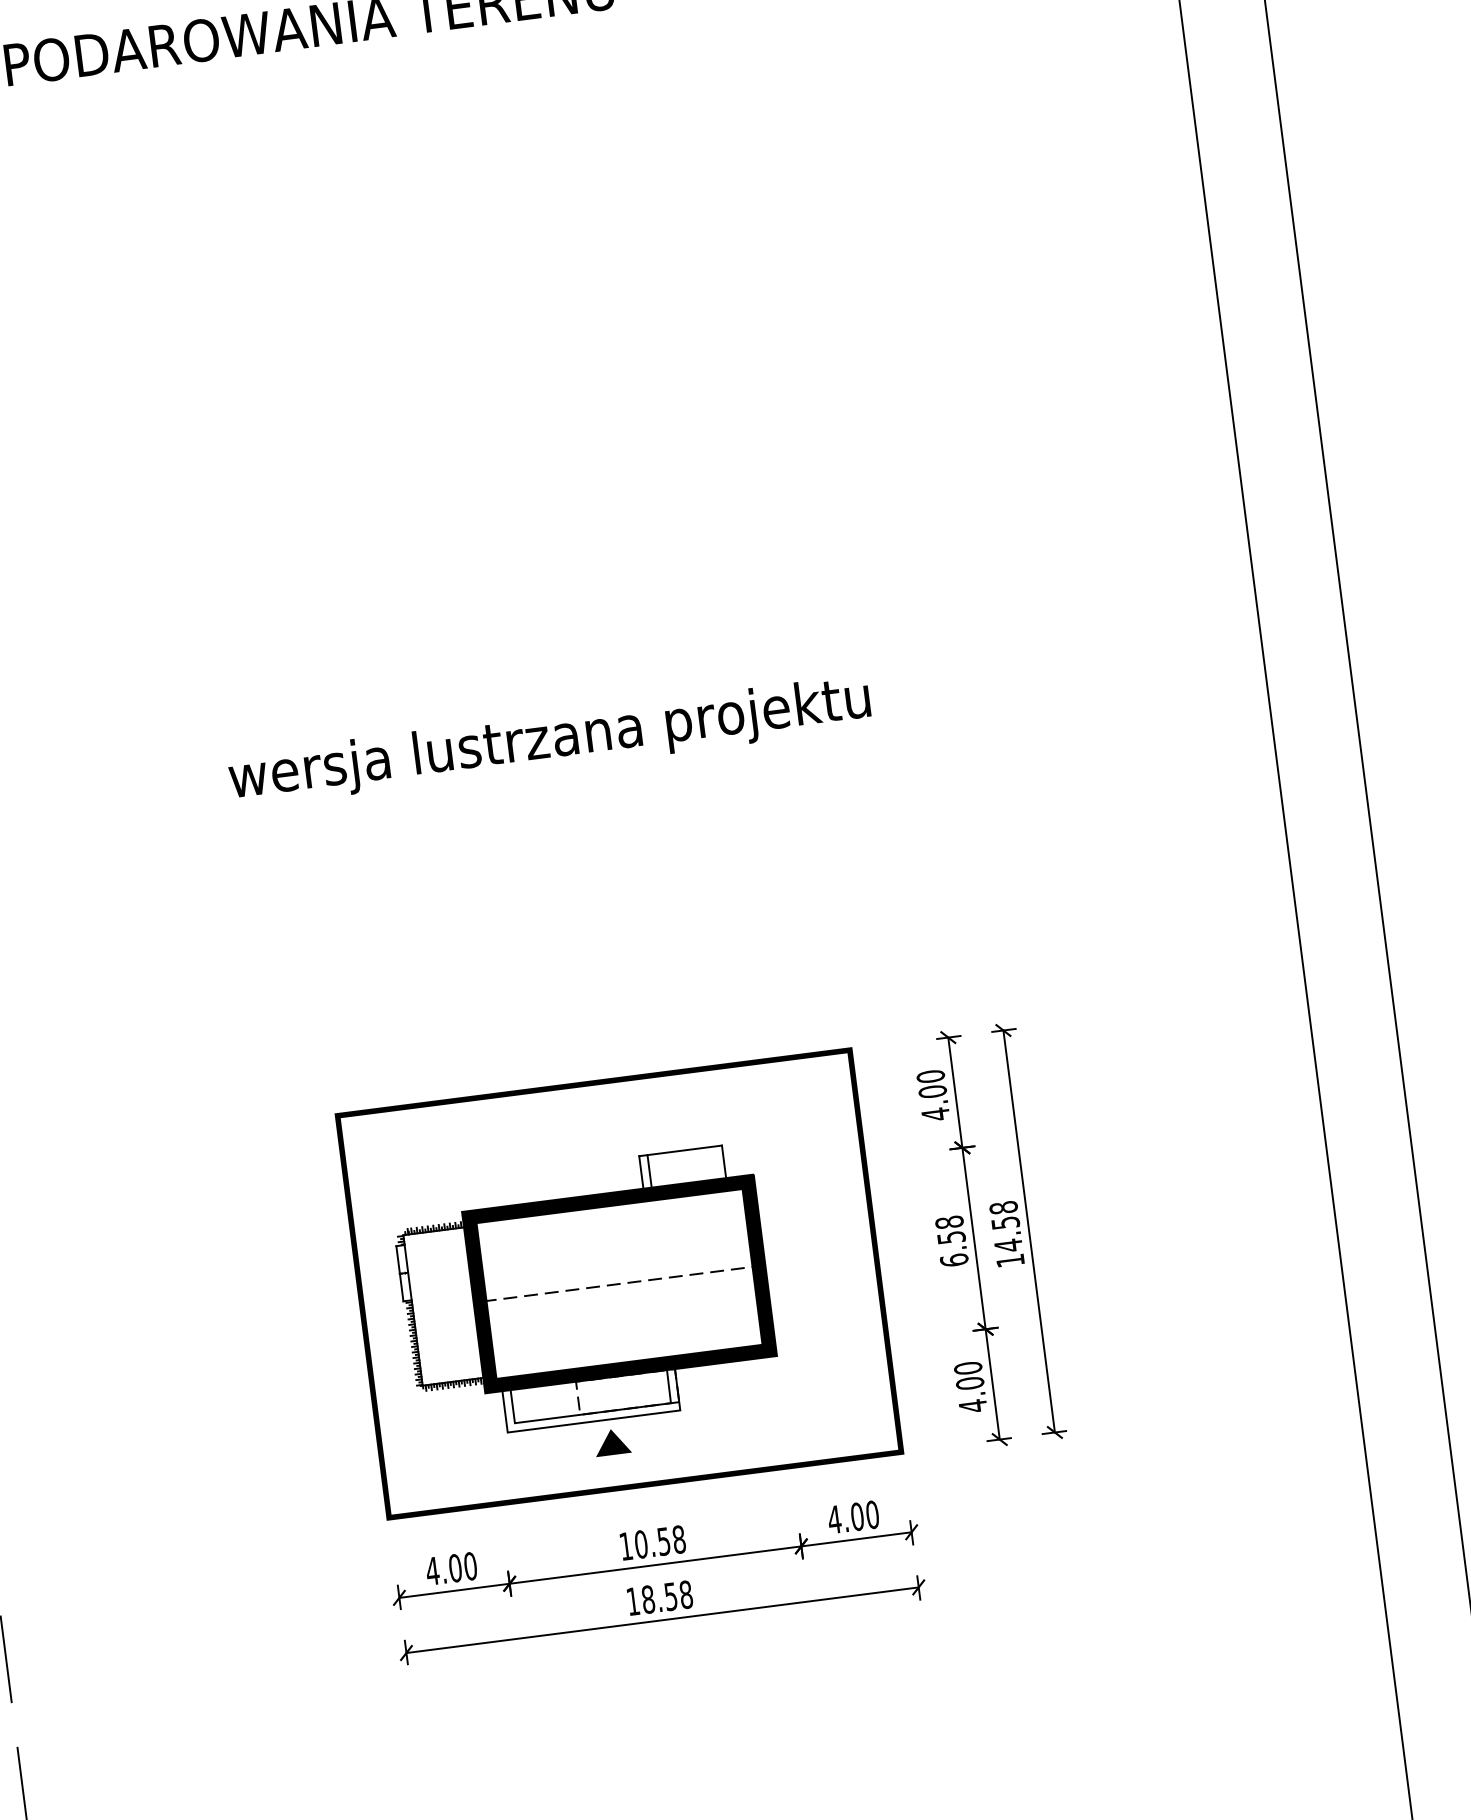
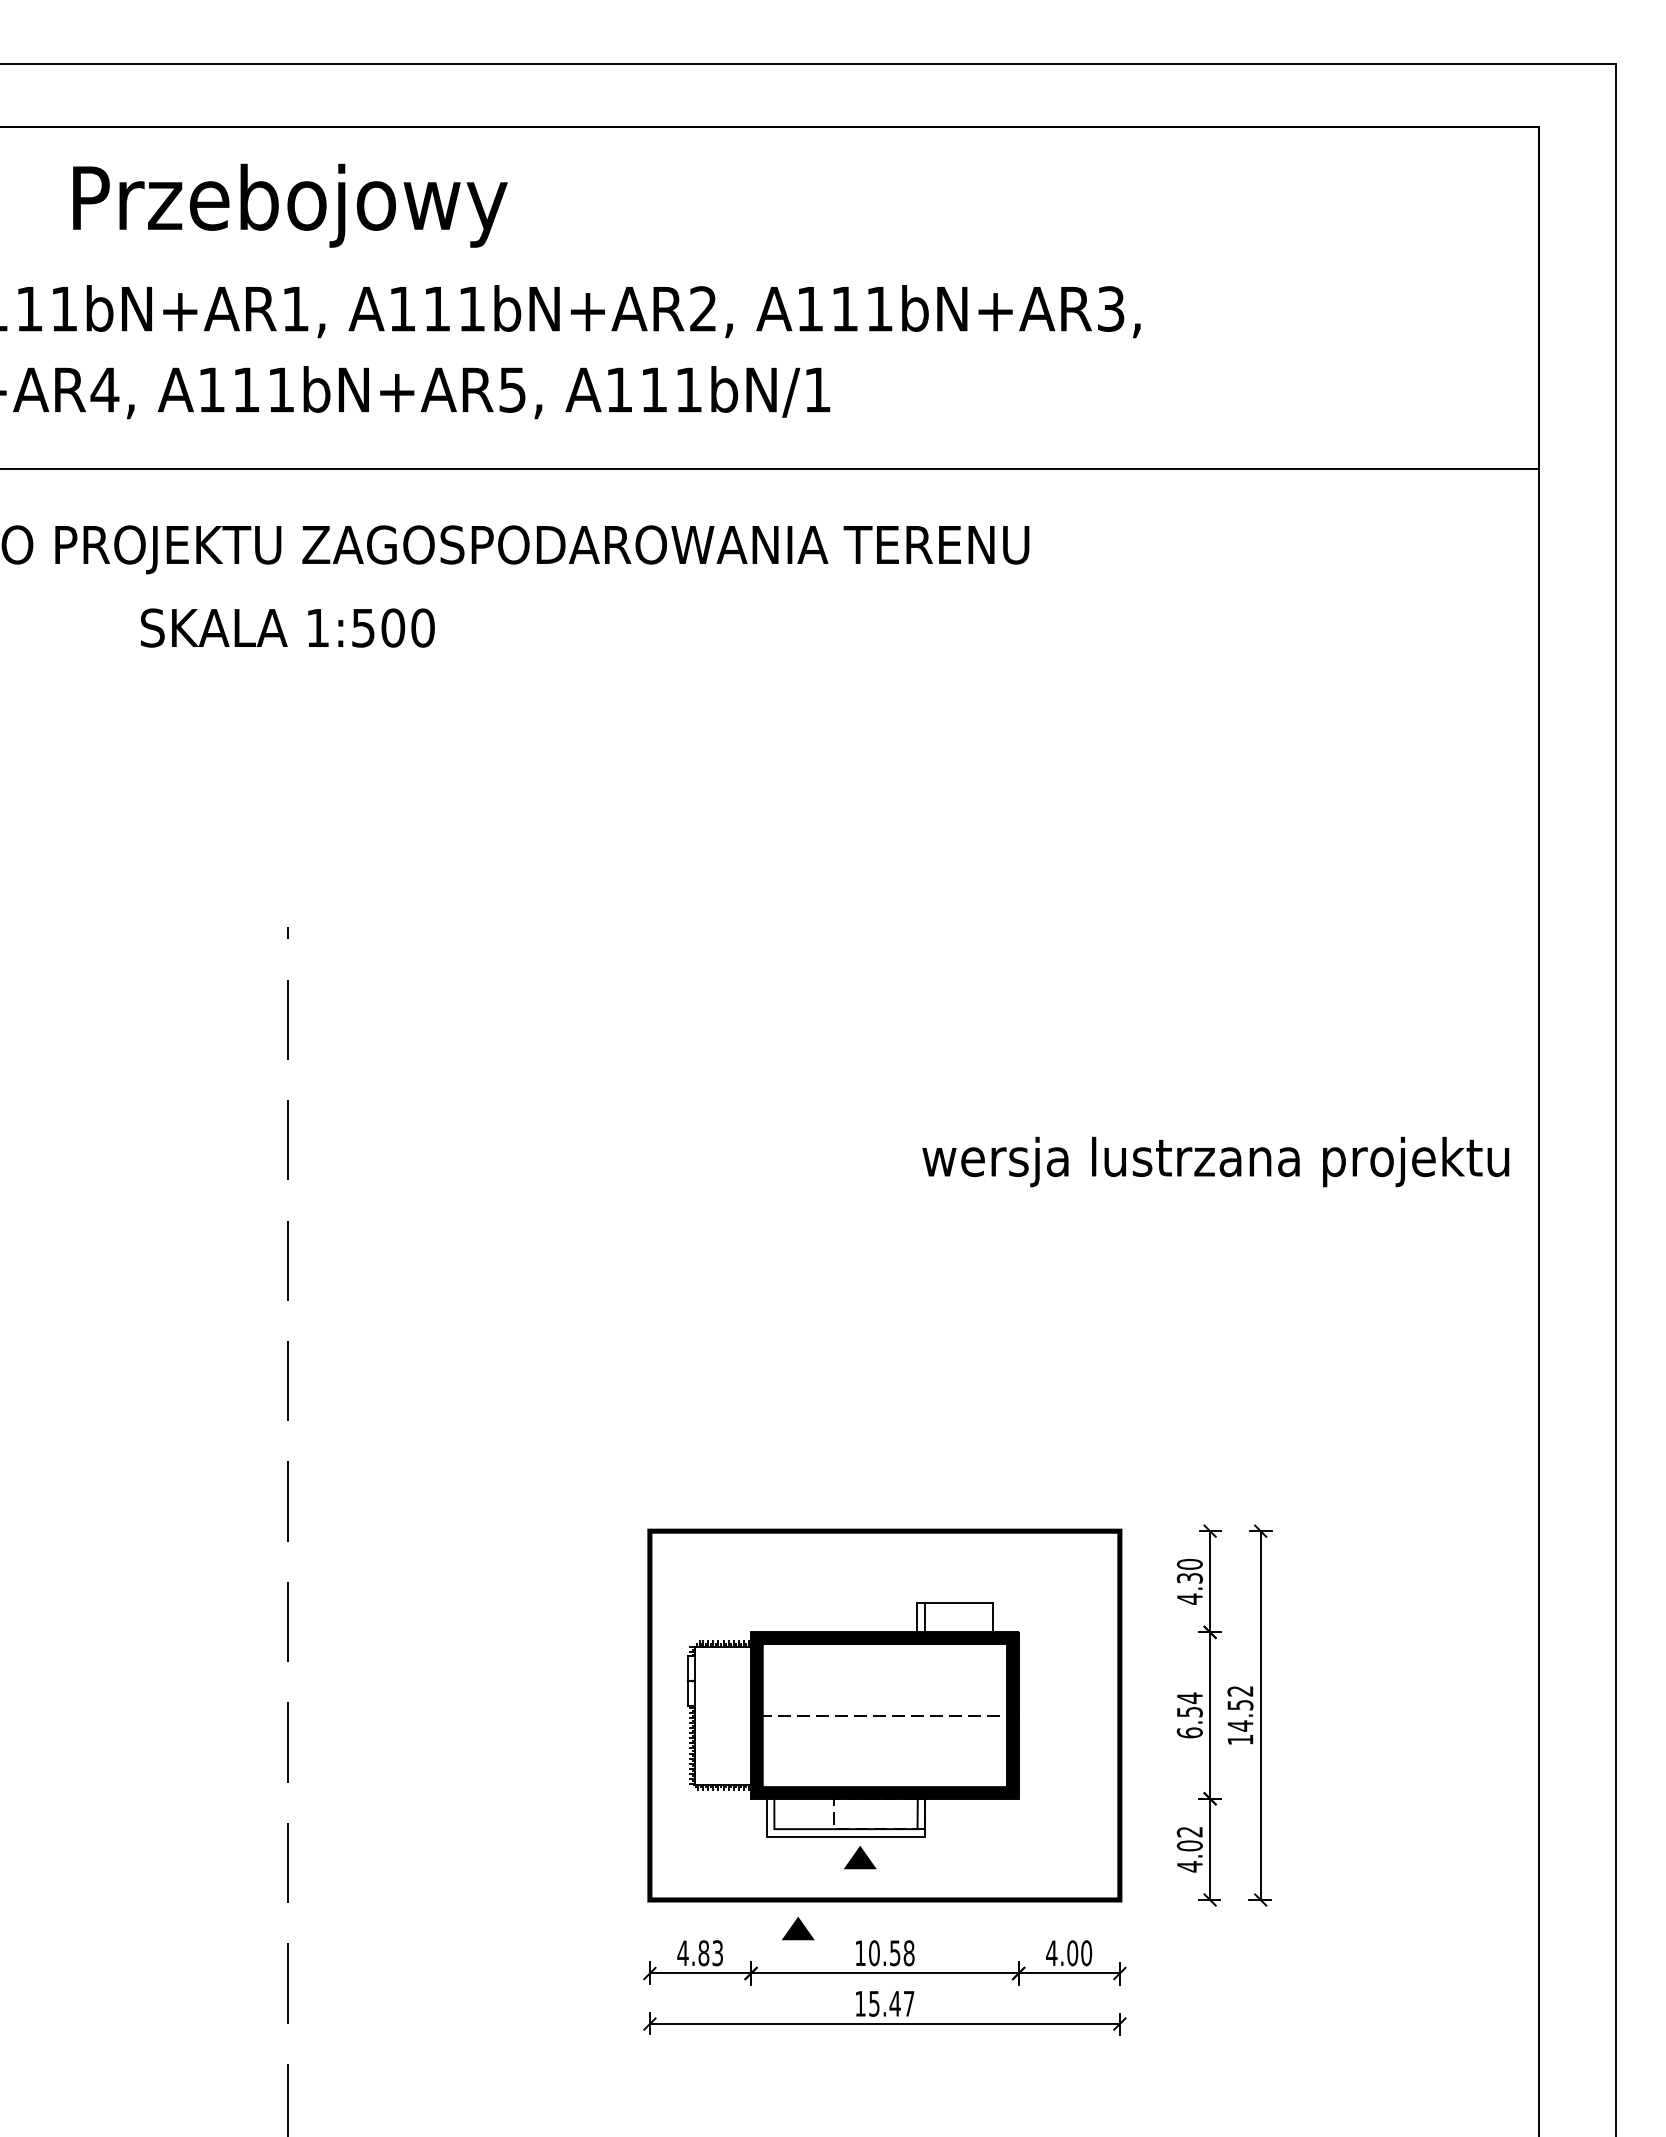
text: (549, 741) -> (1215, 1161), moved
text: (932, 1090) -> (1189, 1577), 4.00 -> 4.30
text: (1003, 1206) -> (1240, 1690), 14.58 -> 14.52
text: (949, 1222) -> (1189, 1698), 6.58 -> 6.54
text: (967, 1367) -> (1189, 1831), 4.00 -> 4.02
part: (555, 1528) -> (798, 1928), added
text: (462, 1567) -> (710, 1953), 4.00 -> 4.83
text: (666, 1596) -> (891, 2003), 18.58 -> 15.47

